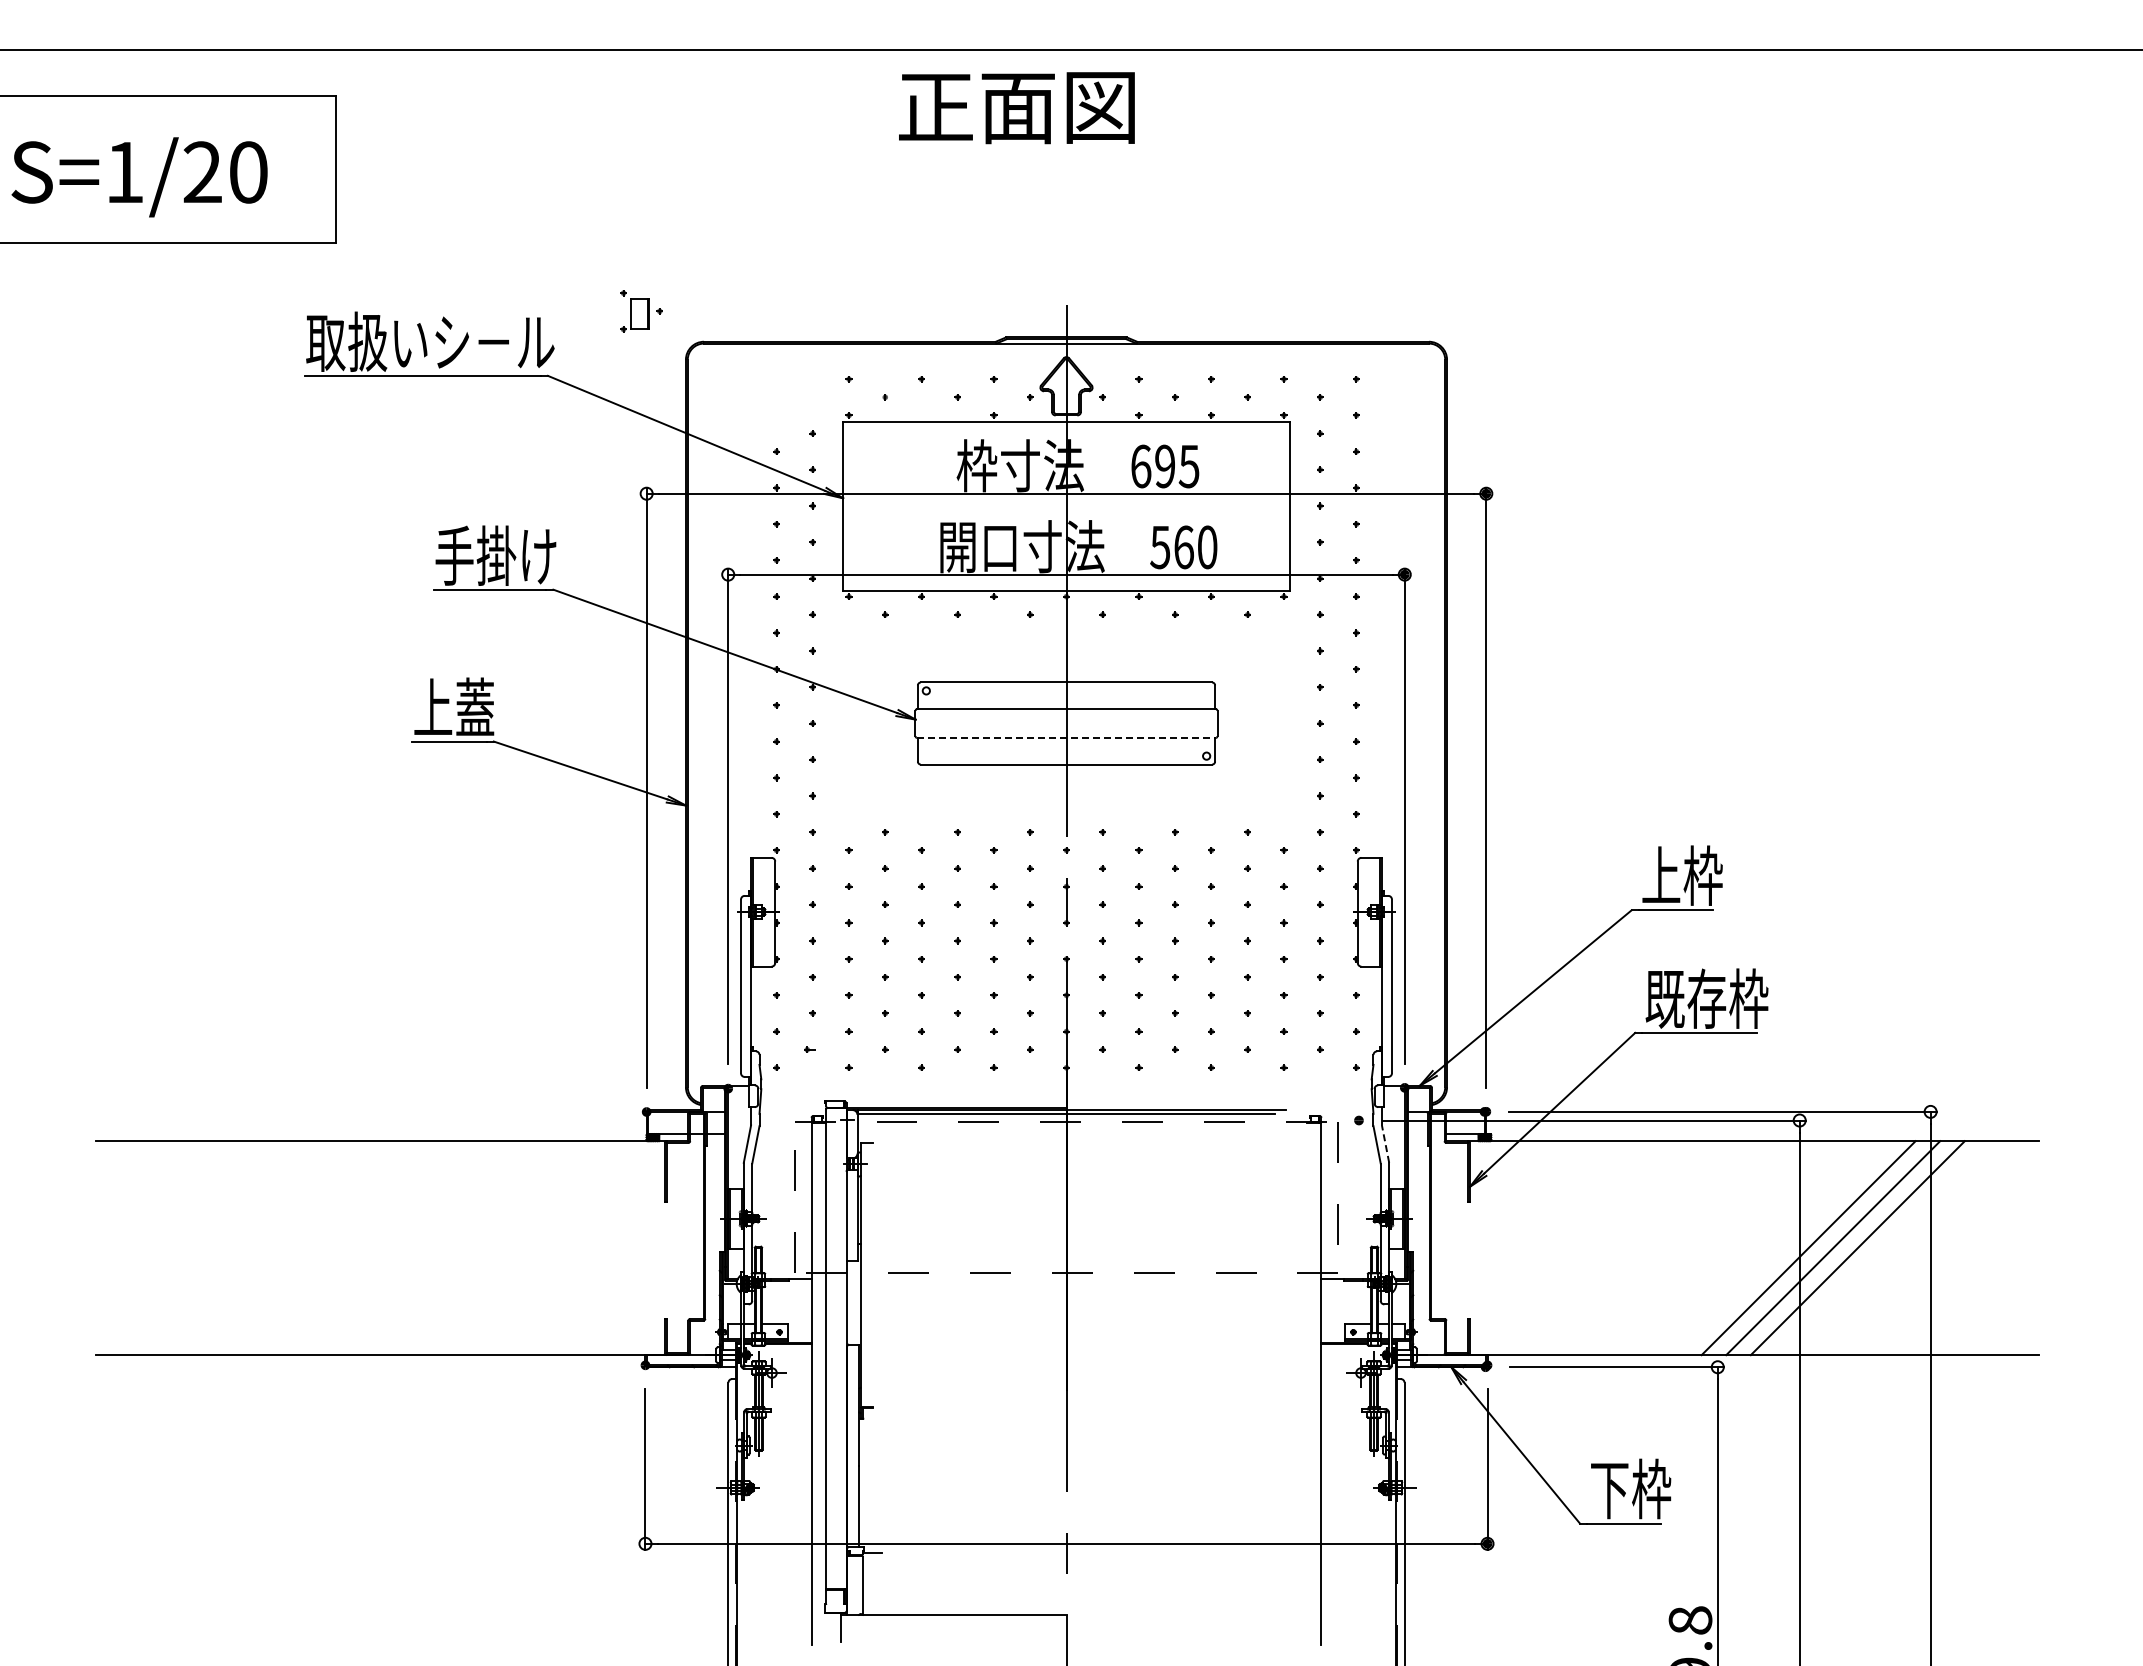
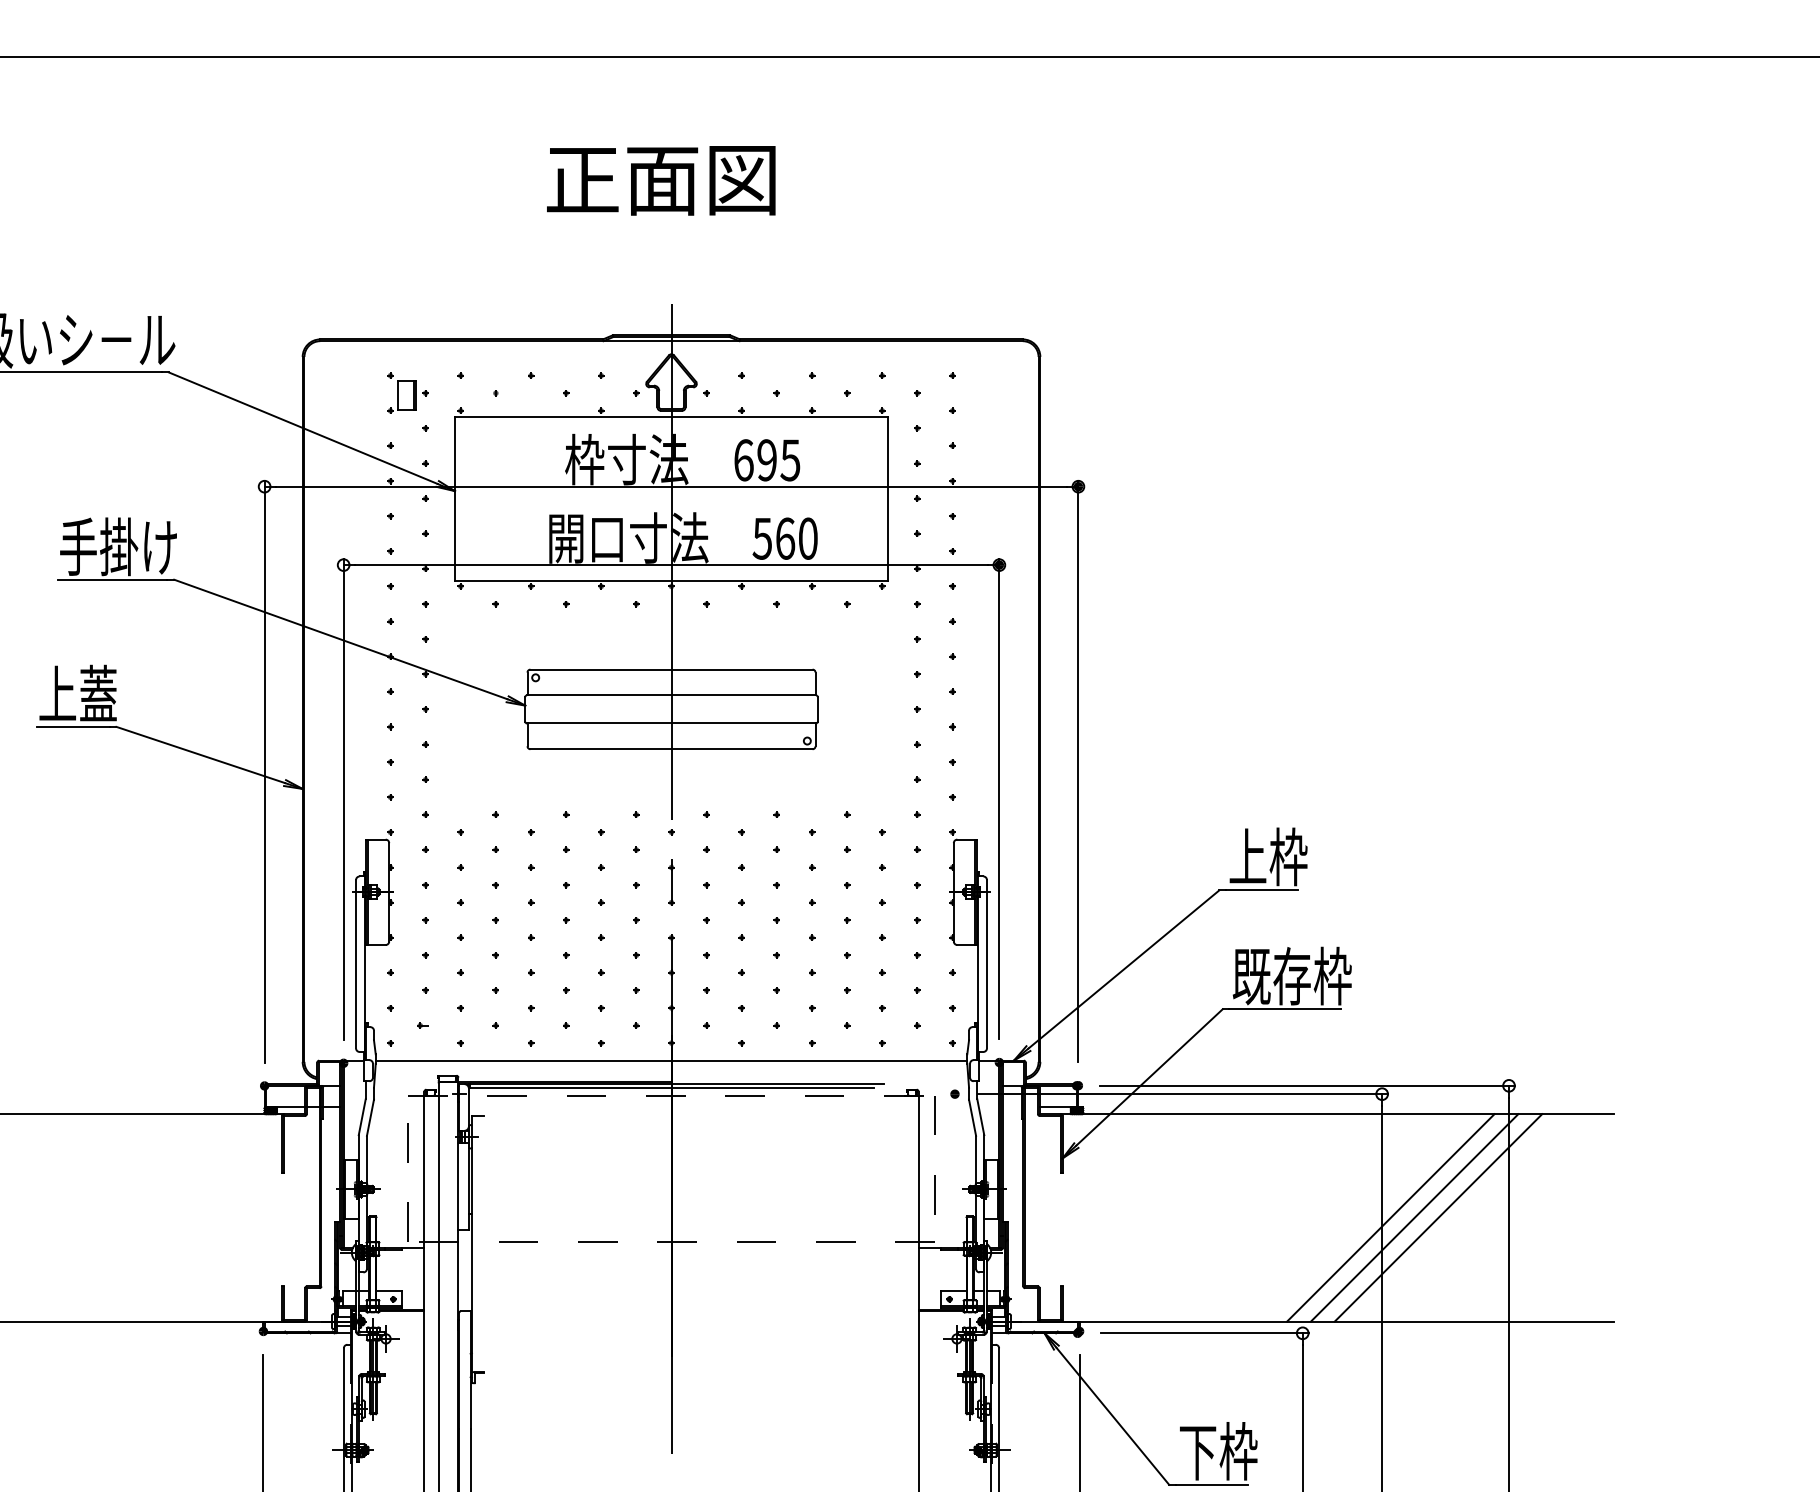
text: (1016, 108) -> (660, 181), moved
part: (641, 311) -> (407, 393), moved
line: (1067, 738) -> (672, 723), dashed -> solid
line: (1066, 1085) -> (671, 1060), added
line: (1385, 1143) -> (980, 1116), dashed -> solid

